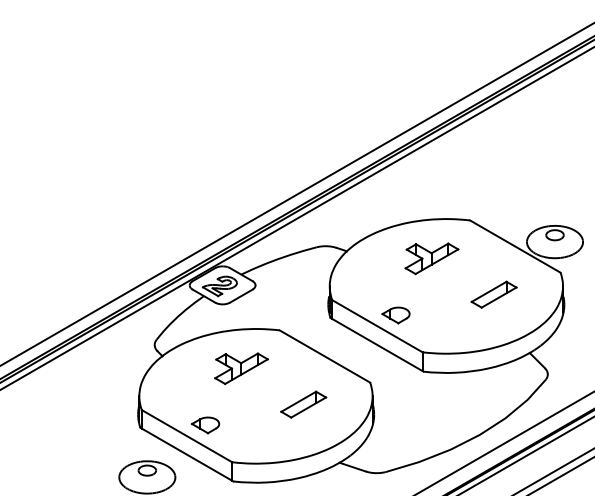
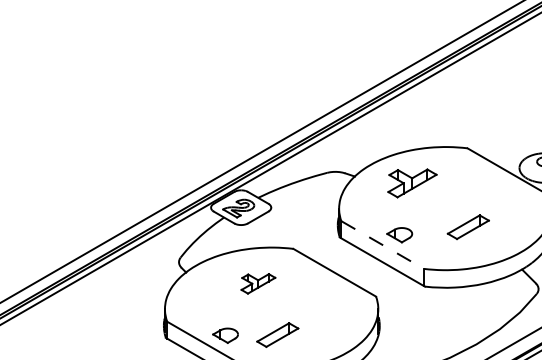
part: (431, 258) -> (412, 183), moved
part: (493, 294) -> (467, 227), moved
line: (377, 326) -> (382, 245), solid -> dashed
part: (241, 368) -> (258, 283), size x0.7
part: (303, 404) -> (277, 334), moved

